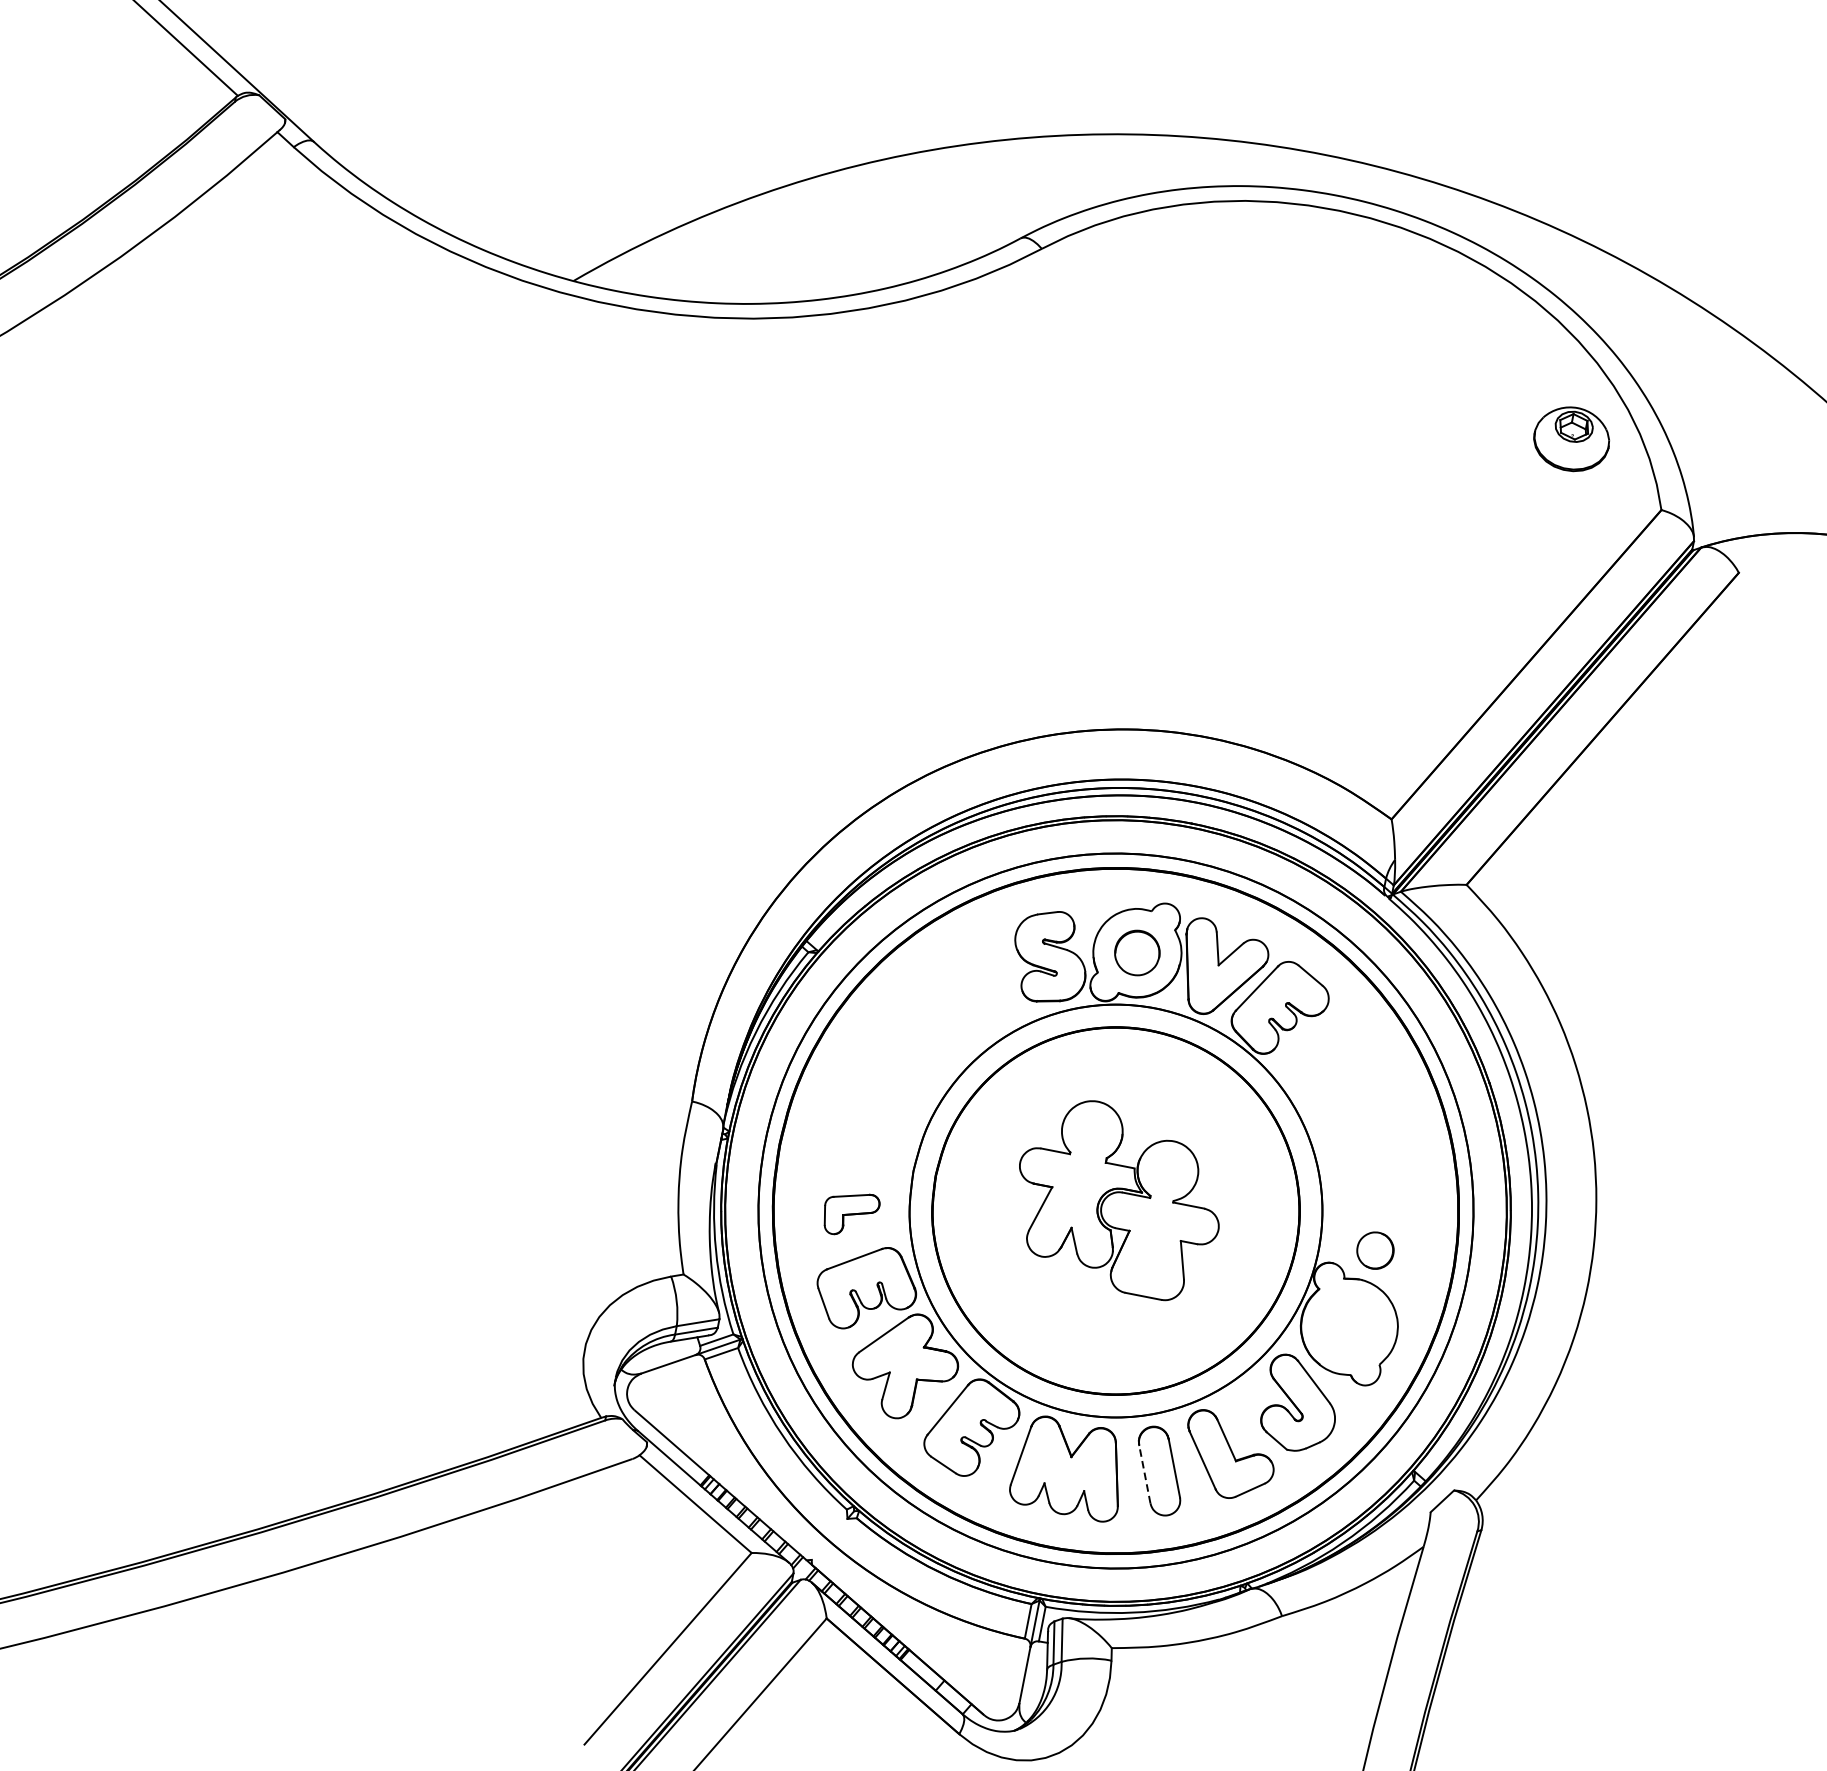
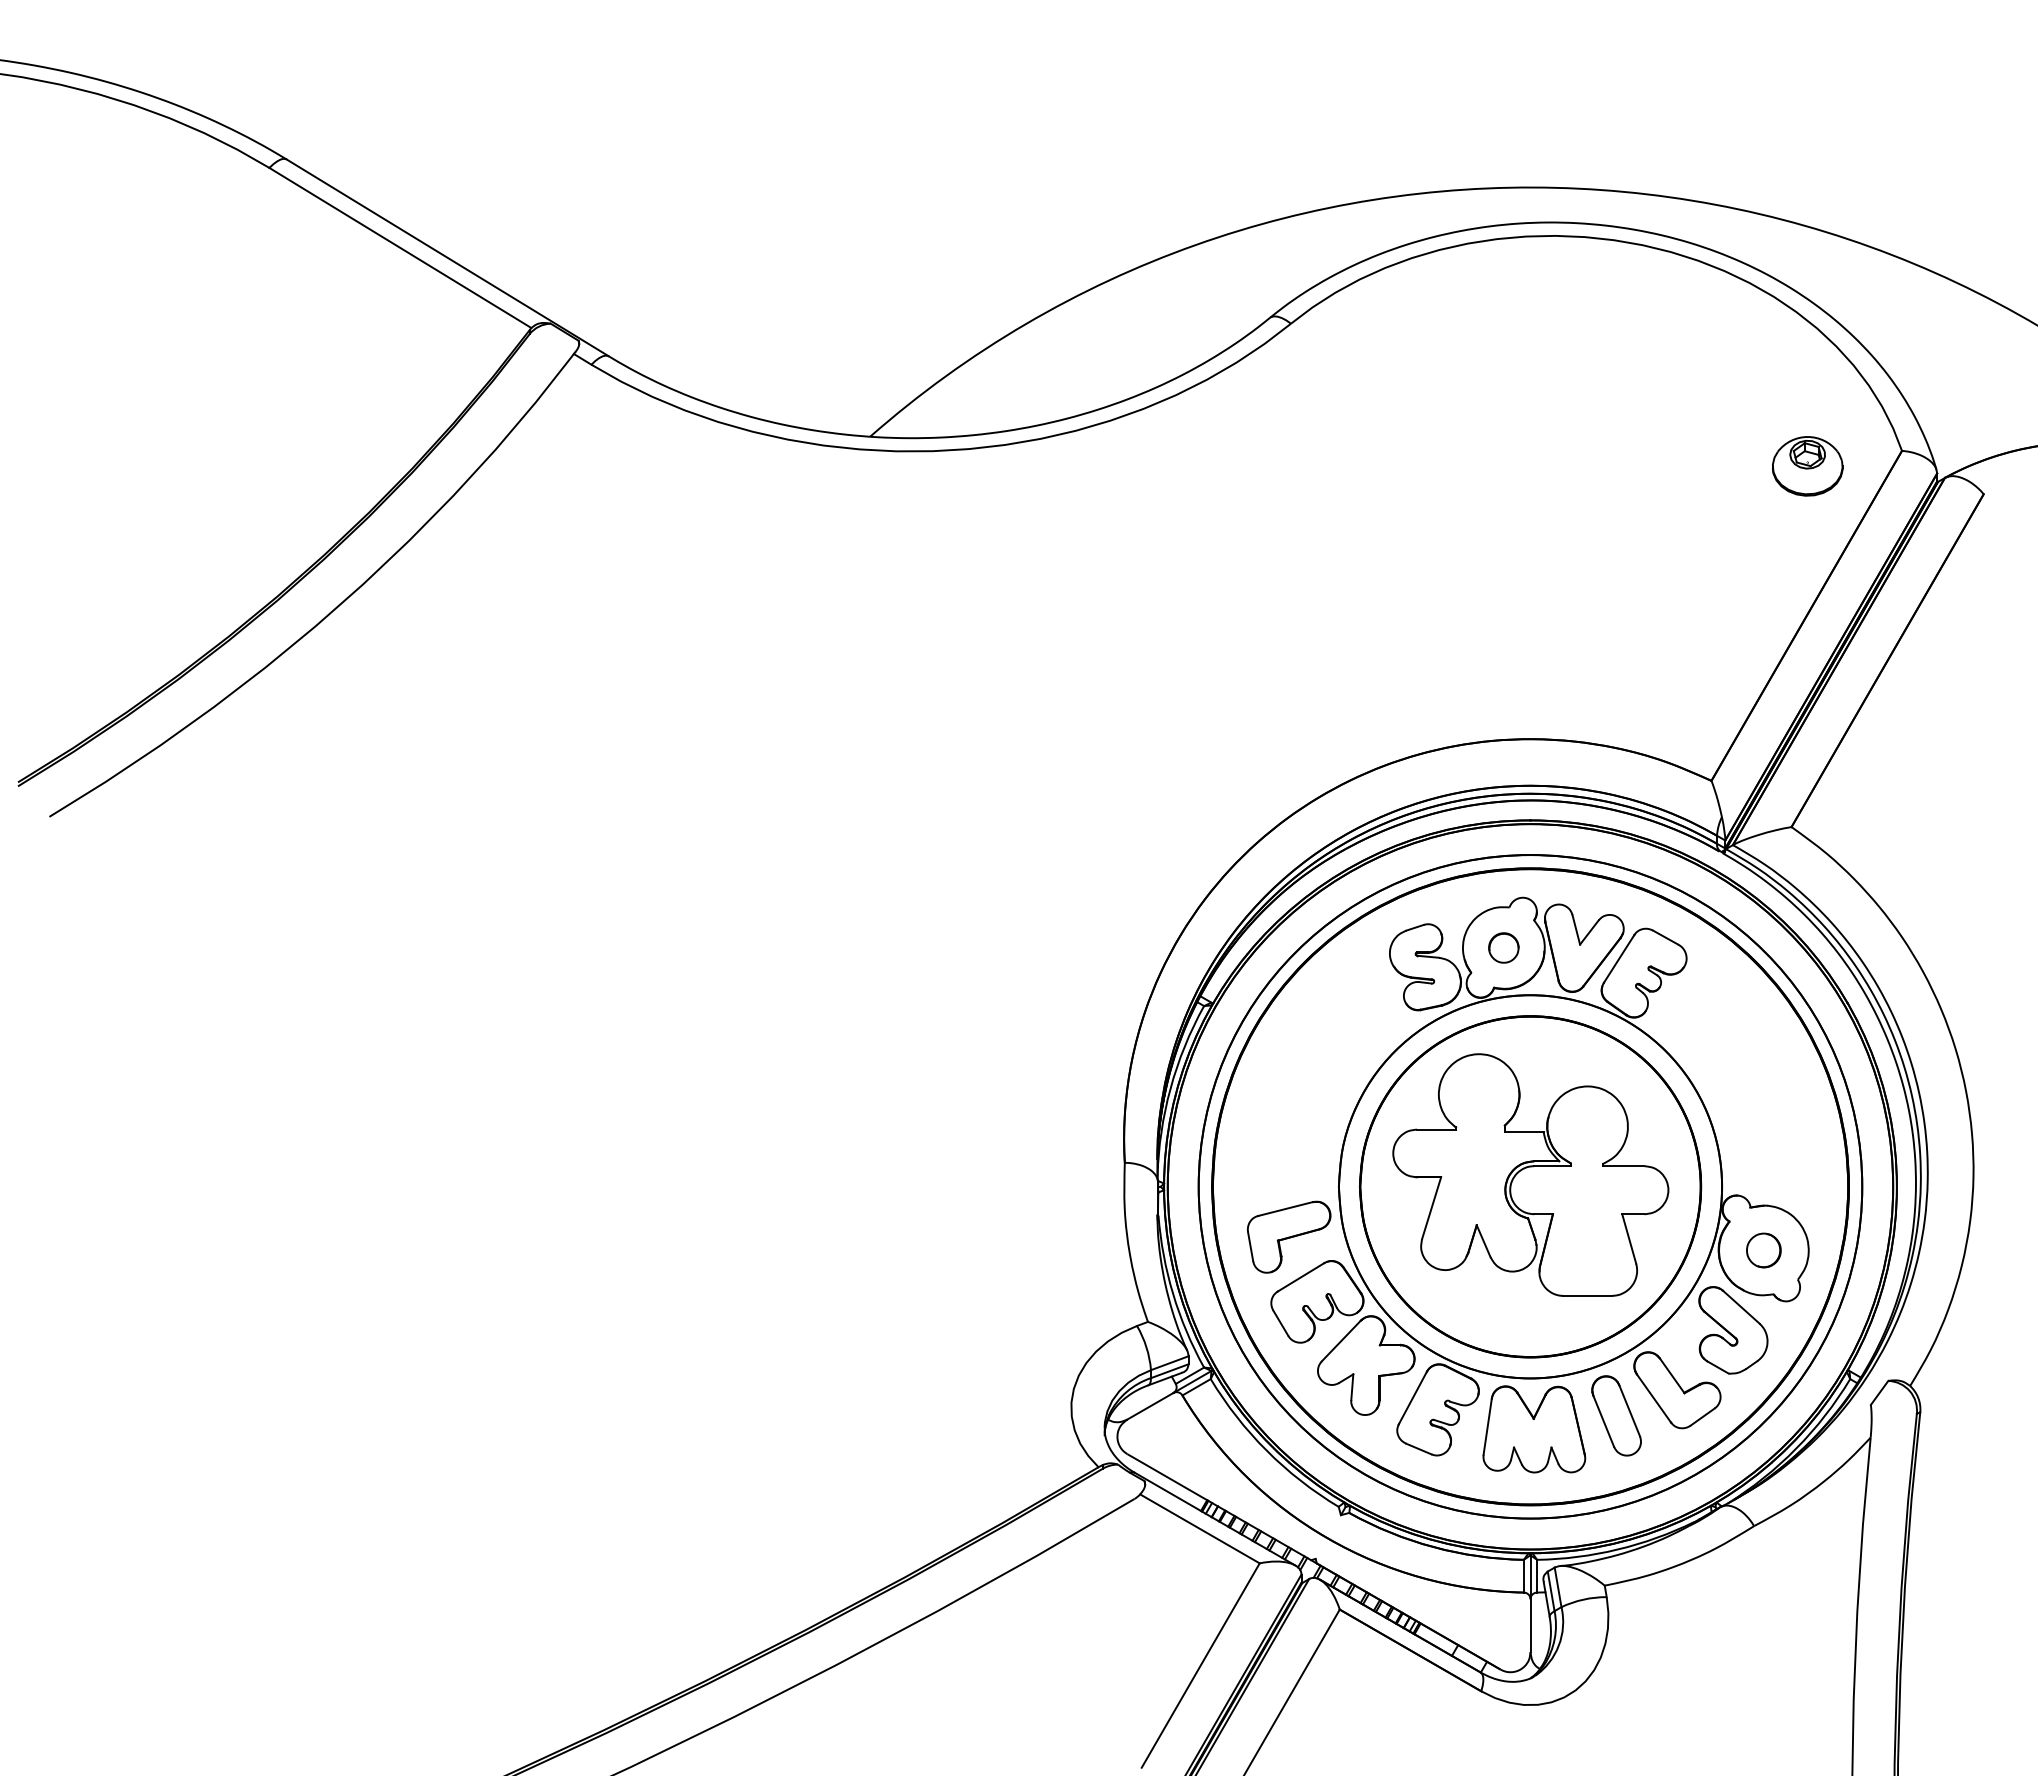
part: (1571, 439) -> (1807, 466), moved
part: (1137, 952) -> (1503, 947), size x0.71
part: (1118, 1198) -> (1530, 1174), size x1.43
part: (850, 1213) -> (1289, 1236), size x1.67
part: (1375, 1250) -> (1763, 1250), moved
line: (1144, 1474) -> (1603, 1421), dashed -> solid

